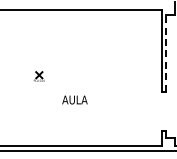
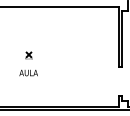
line: (166, 52) -> (122, 38), dashed -> solid
text: (74, 99) -> (28, 72), moved

